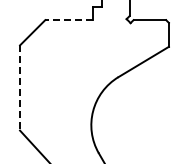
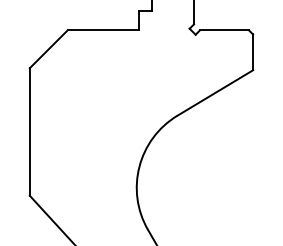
line: (69, 20) -> (104, 30), dashed -> solid
line: (20, 88) -> (30, 132), dashed -> solid

